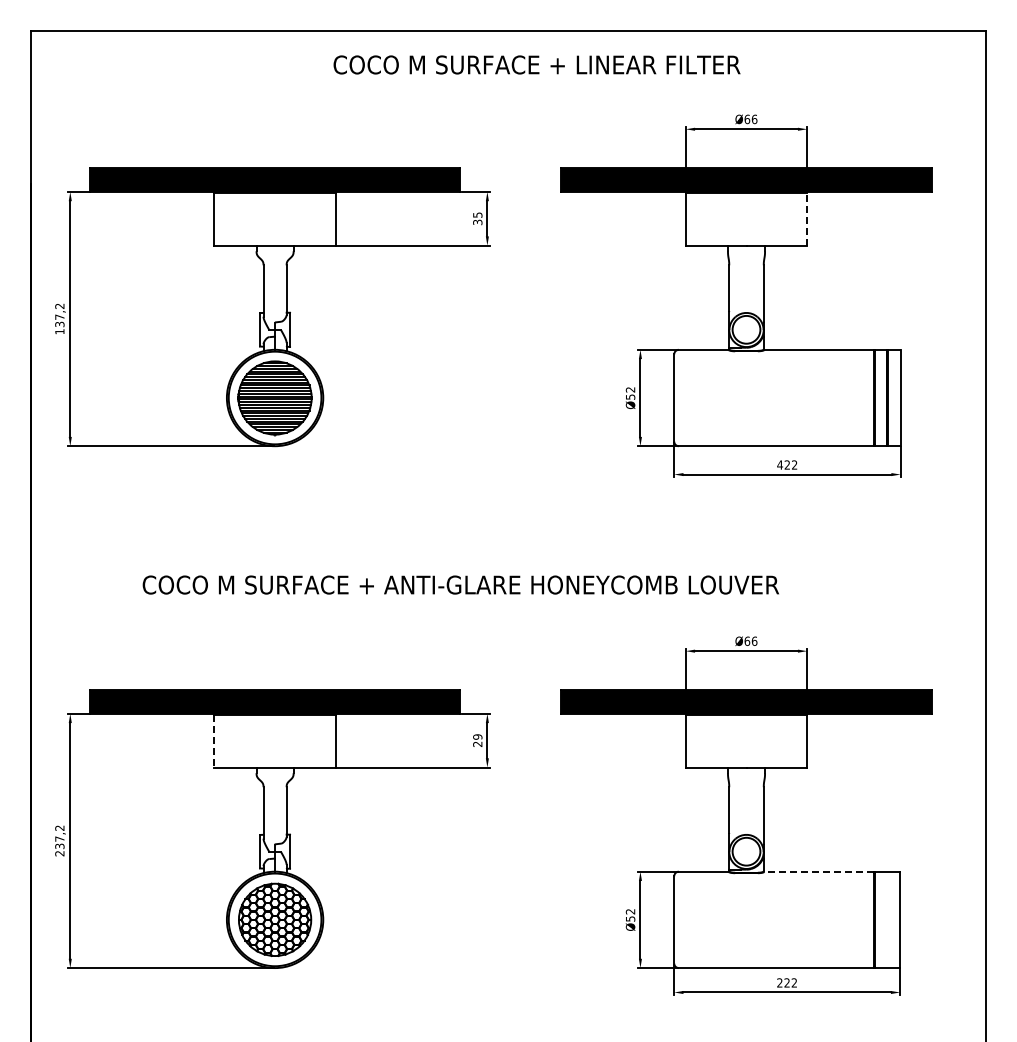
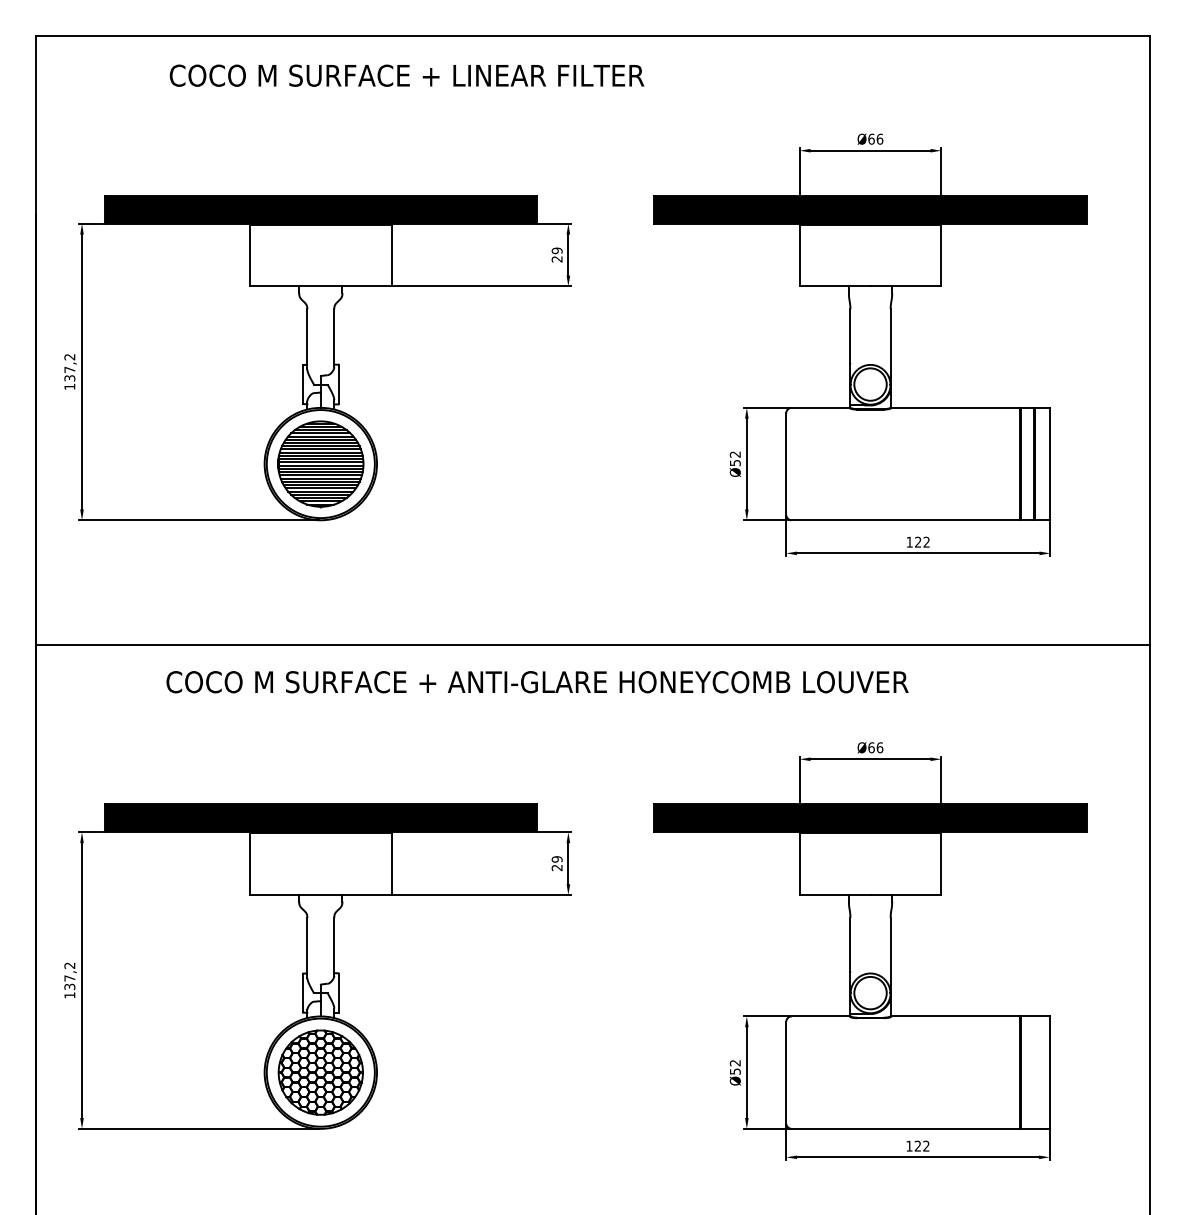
text: (536, 64) -> (406, 75), moved
text: (477, 218) -> (556, 254), 35 -> 29
line: (807, 218) -> (941, 254), dashed -> solid
text: (779, 464) -> (909, 541), 422 -> 122
line: (508, 553) -> (593, 645), added
line: (214, 741) -> (250, 864), dashed -> solid
text: (59, 853) -> (69, 995), 237,2 -> 137,2
line: (818, 871) -> (954, 1016), dashed -> solid
text: (779, 982) -> (909, 1145), 222 -> 122

